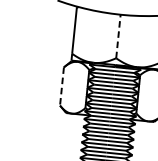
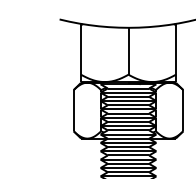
line: (118, 35) -> (128, 50), dashed -> solid
line: (61, 86) -> (73, 110), dashed -> solid

